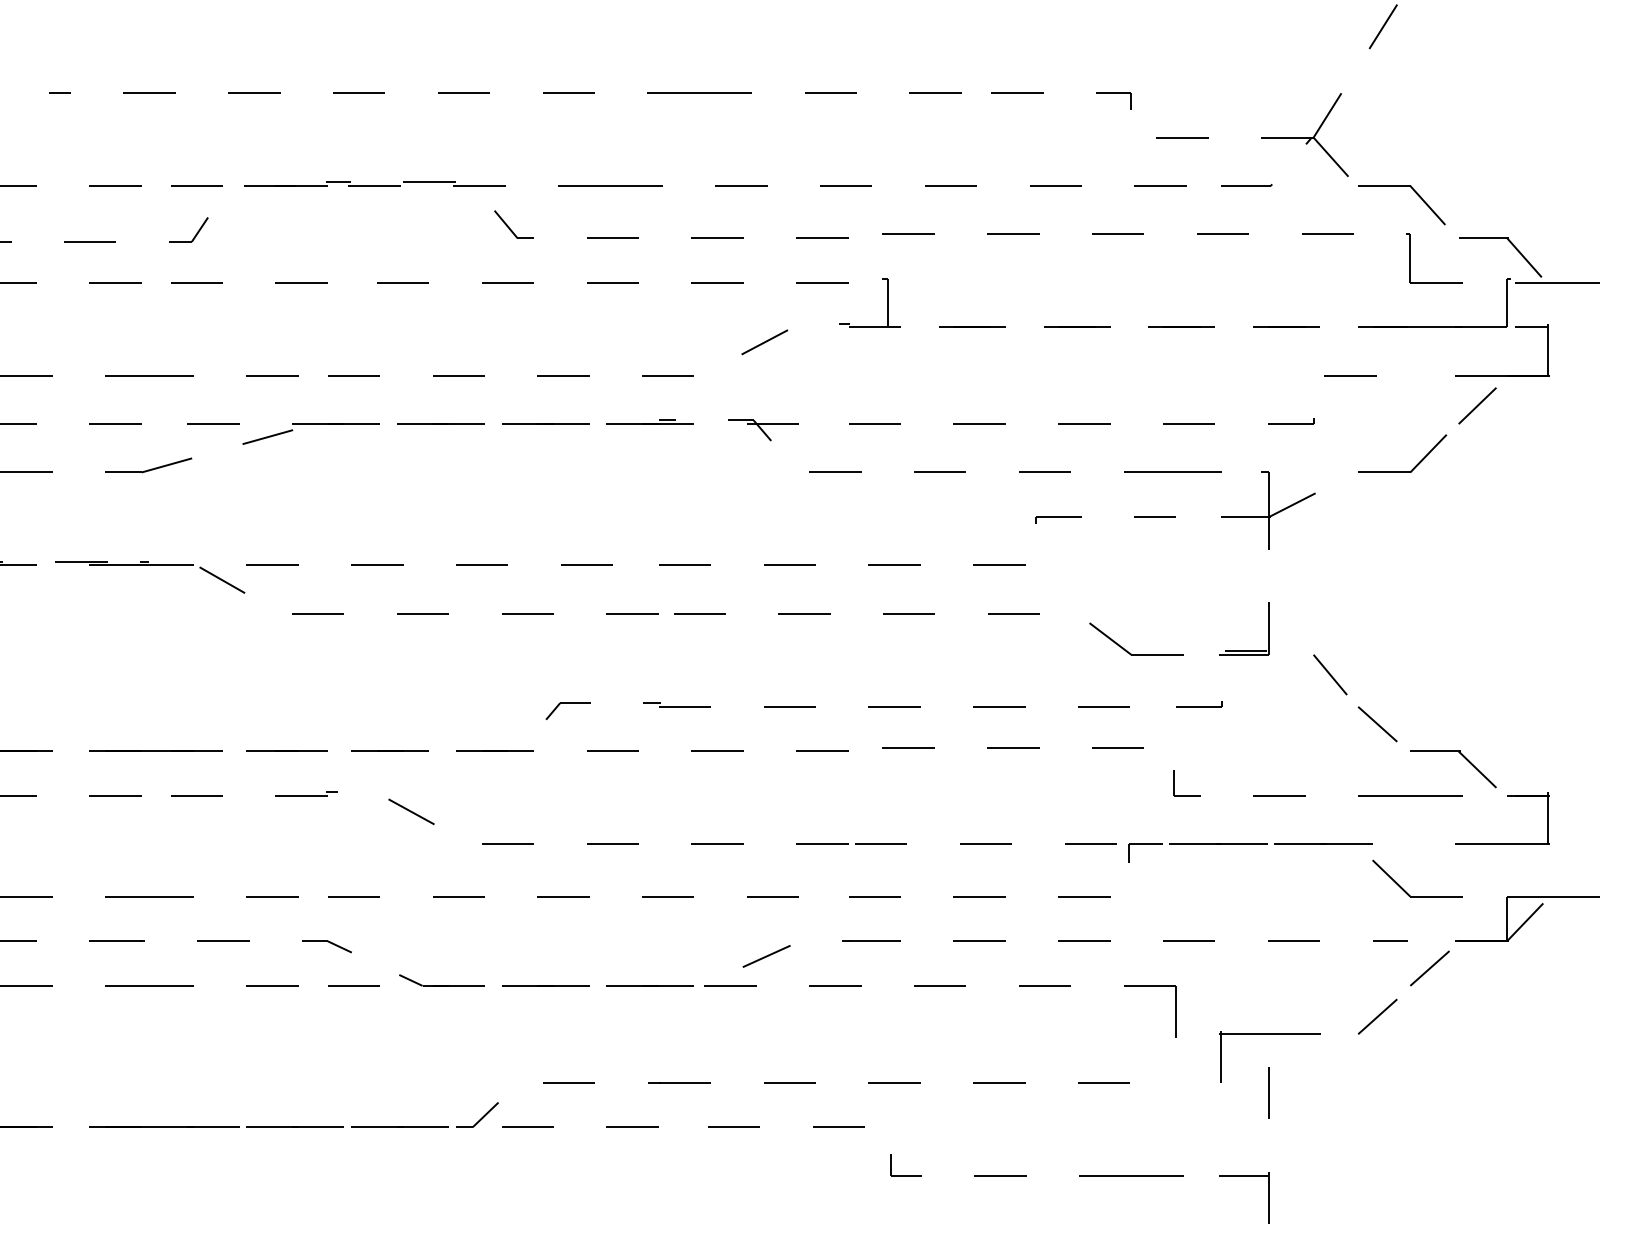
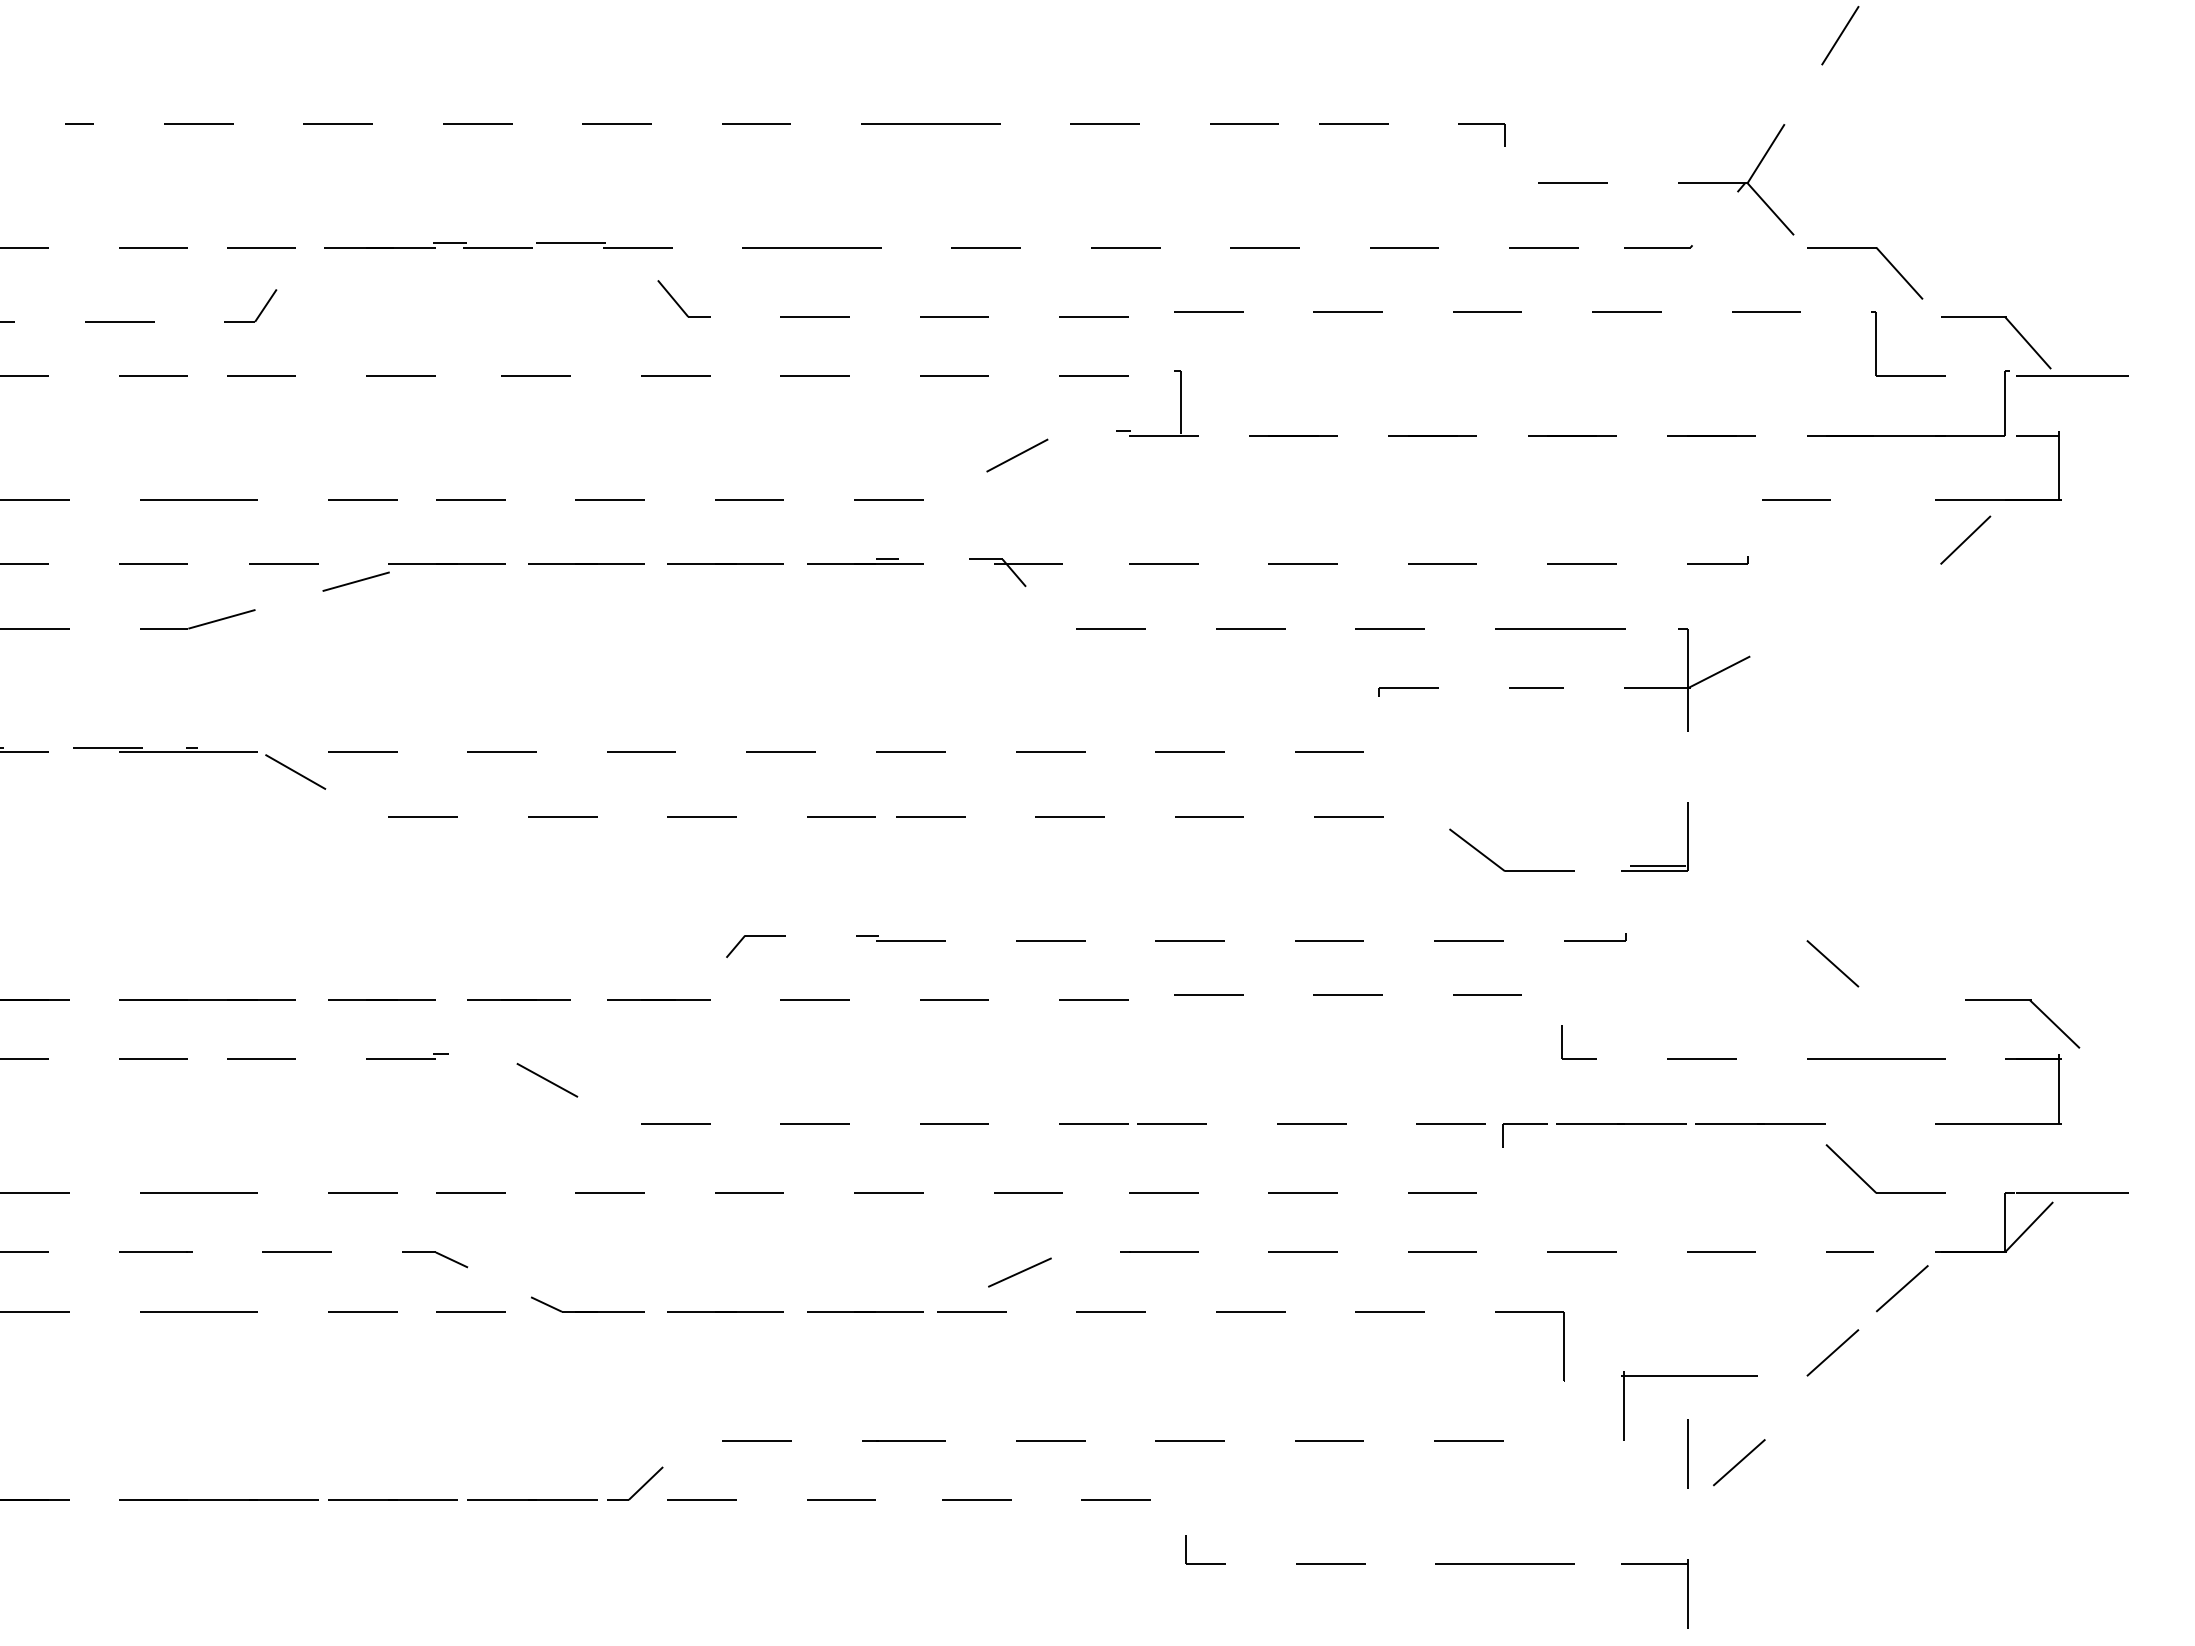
part: (1415, 465) -> (1883, 619), removed
line: (1330, 674) -> (1769, 897), removed
part: (1461, 755) -> (2033, 1005), moved
line: (1307, 1099) -> (1739, 1462), added

